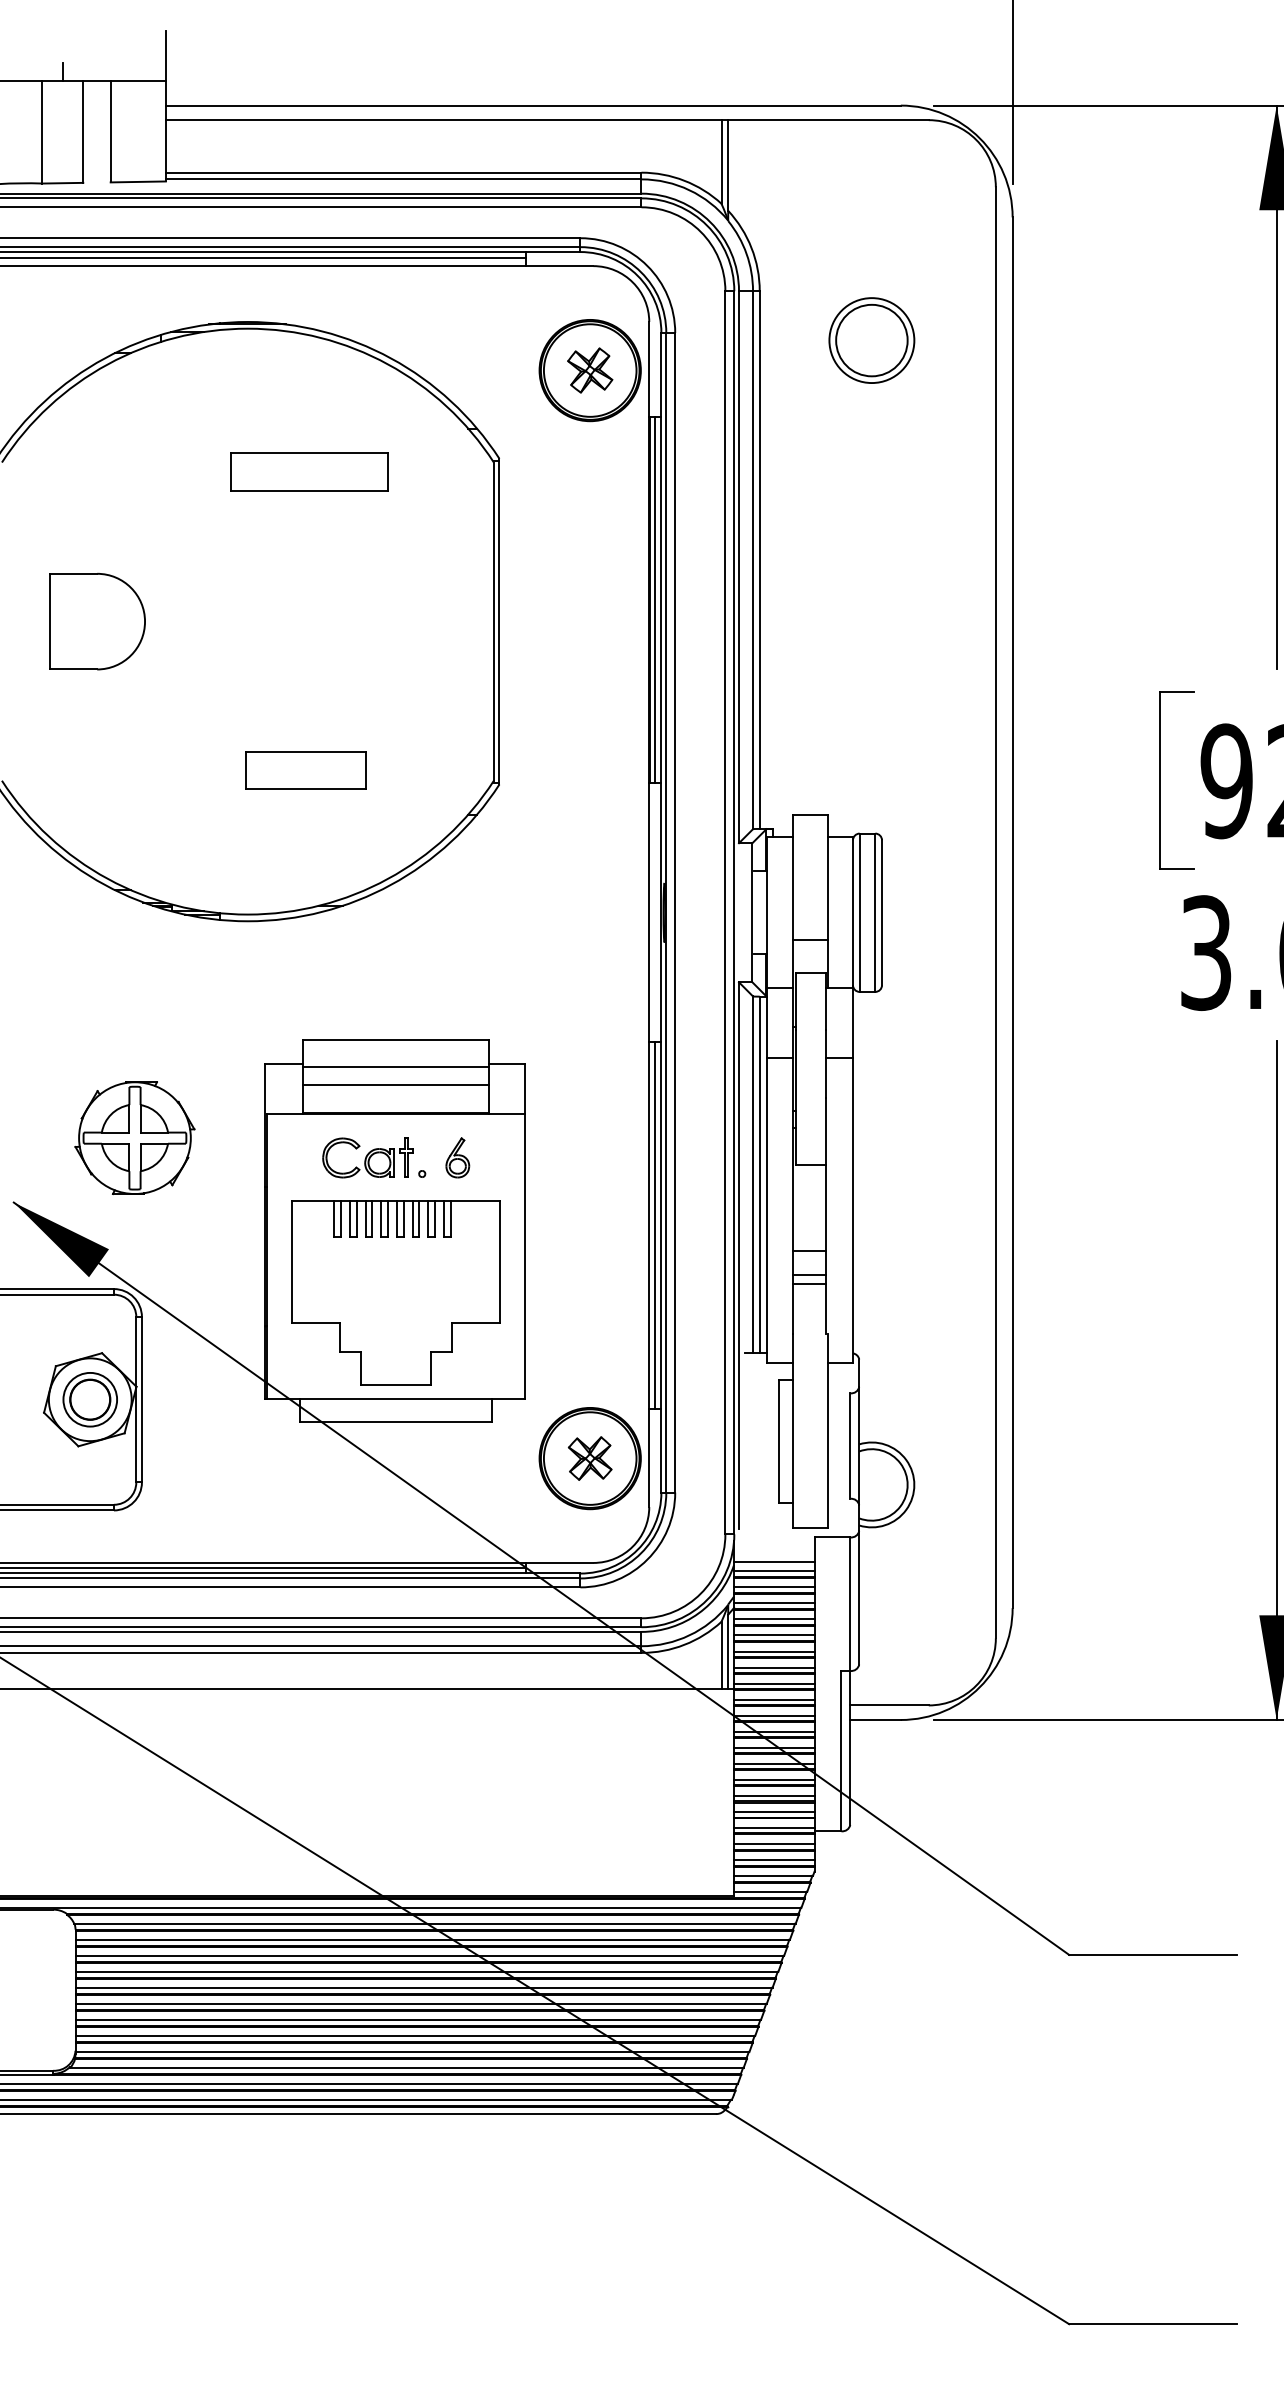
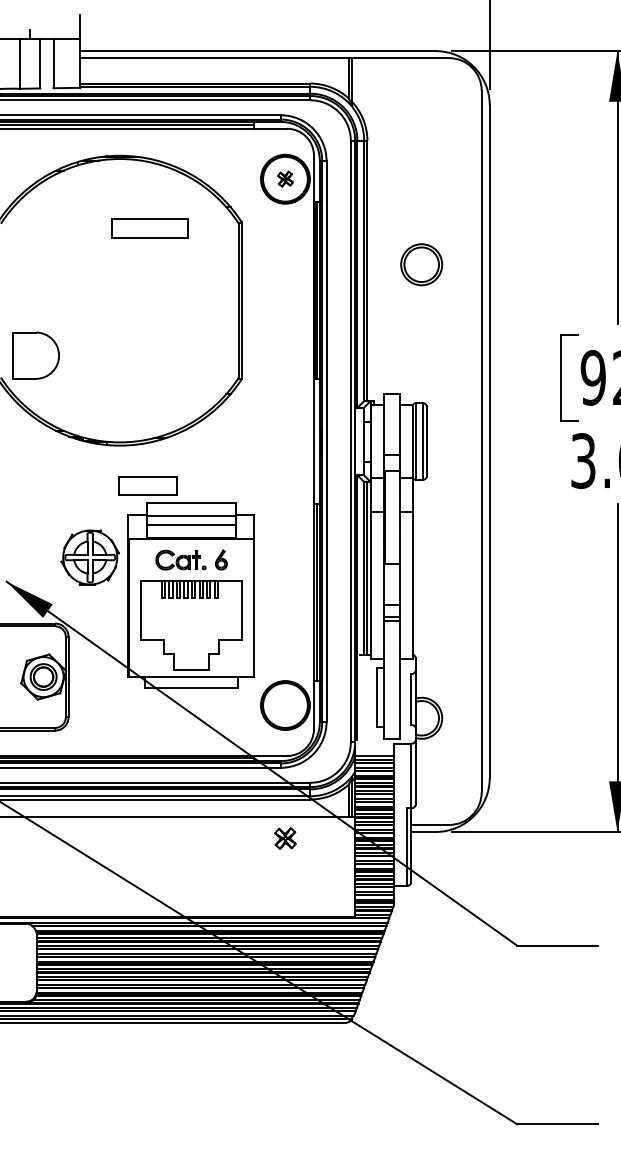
part: (871, 340) -> (421, 264), moved
part: (590, 368) -> (285, 178), size x0.7
part: (96, 621) -> (35, 355), moved
part: (305, 770) -> (147, 485), moved
part: (133, 1138) -> (89, 557), moved
part: (590, 1458) -> (285, 838), moved

